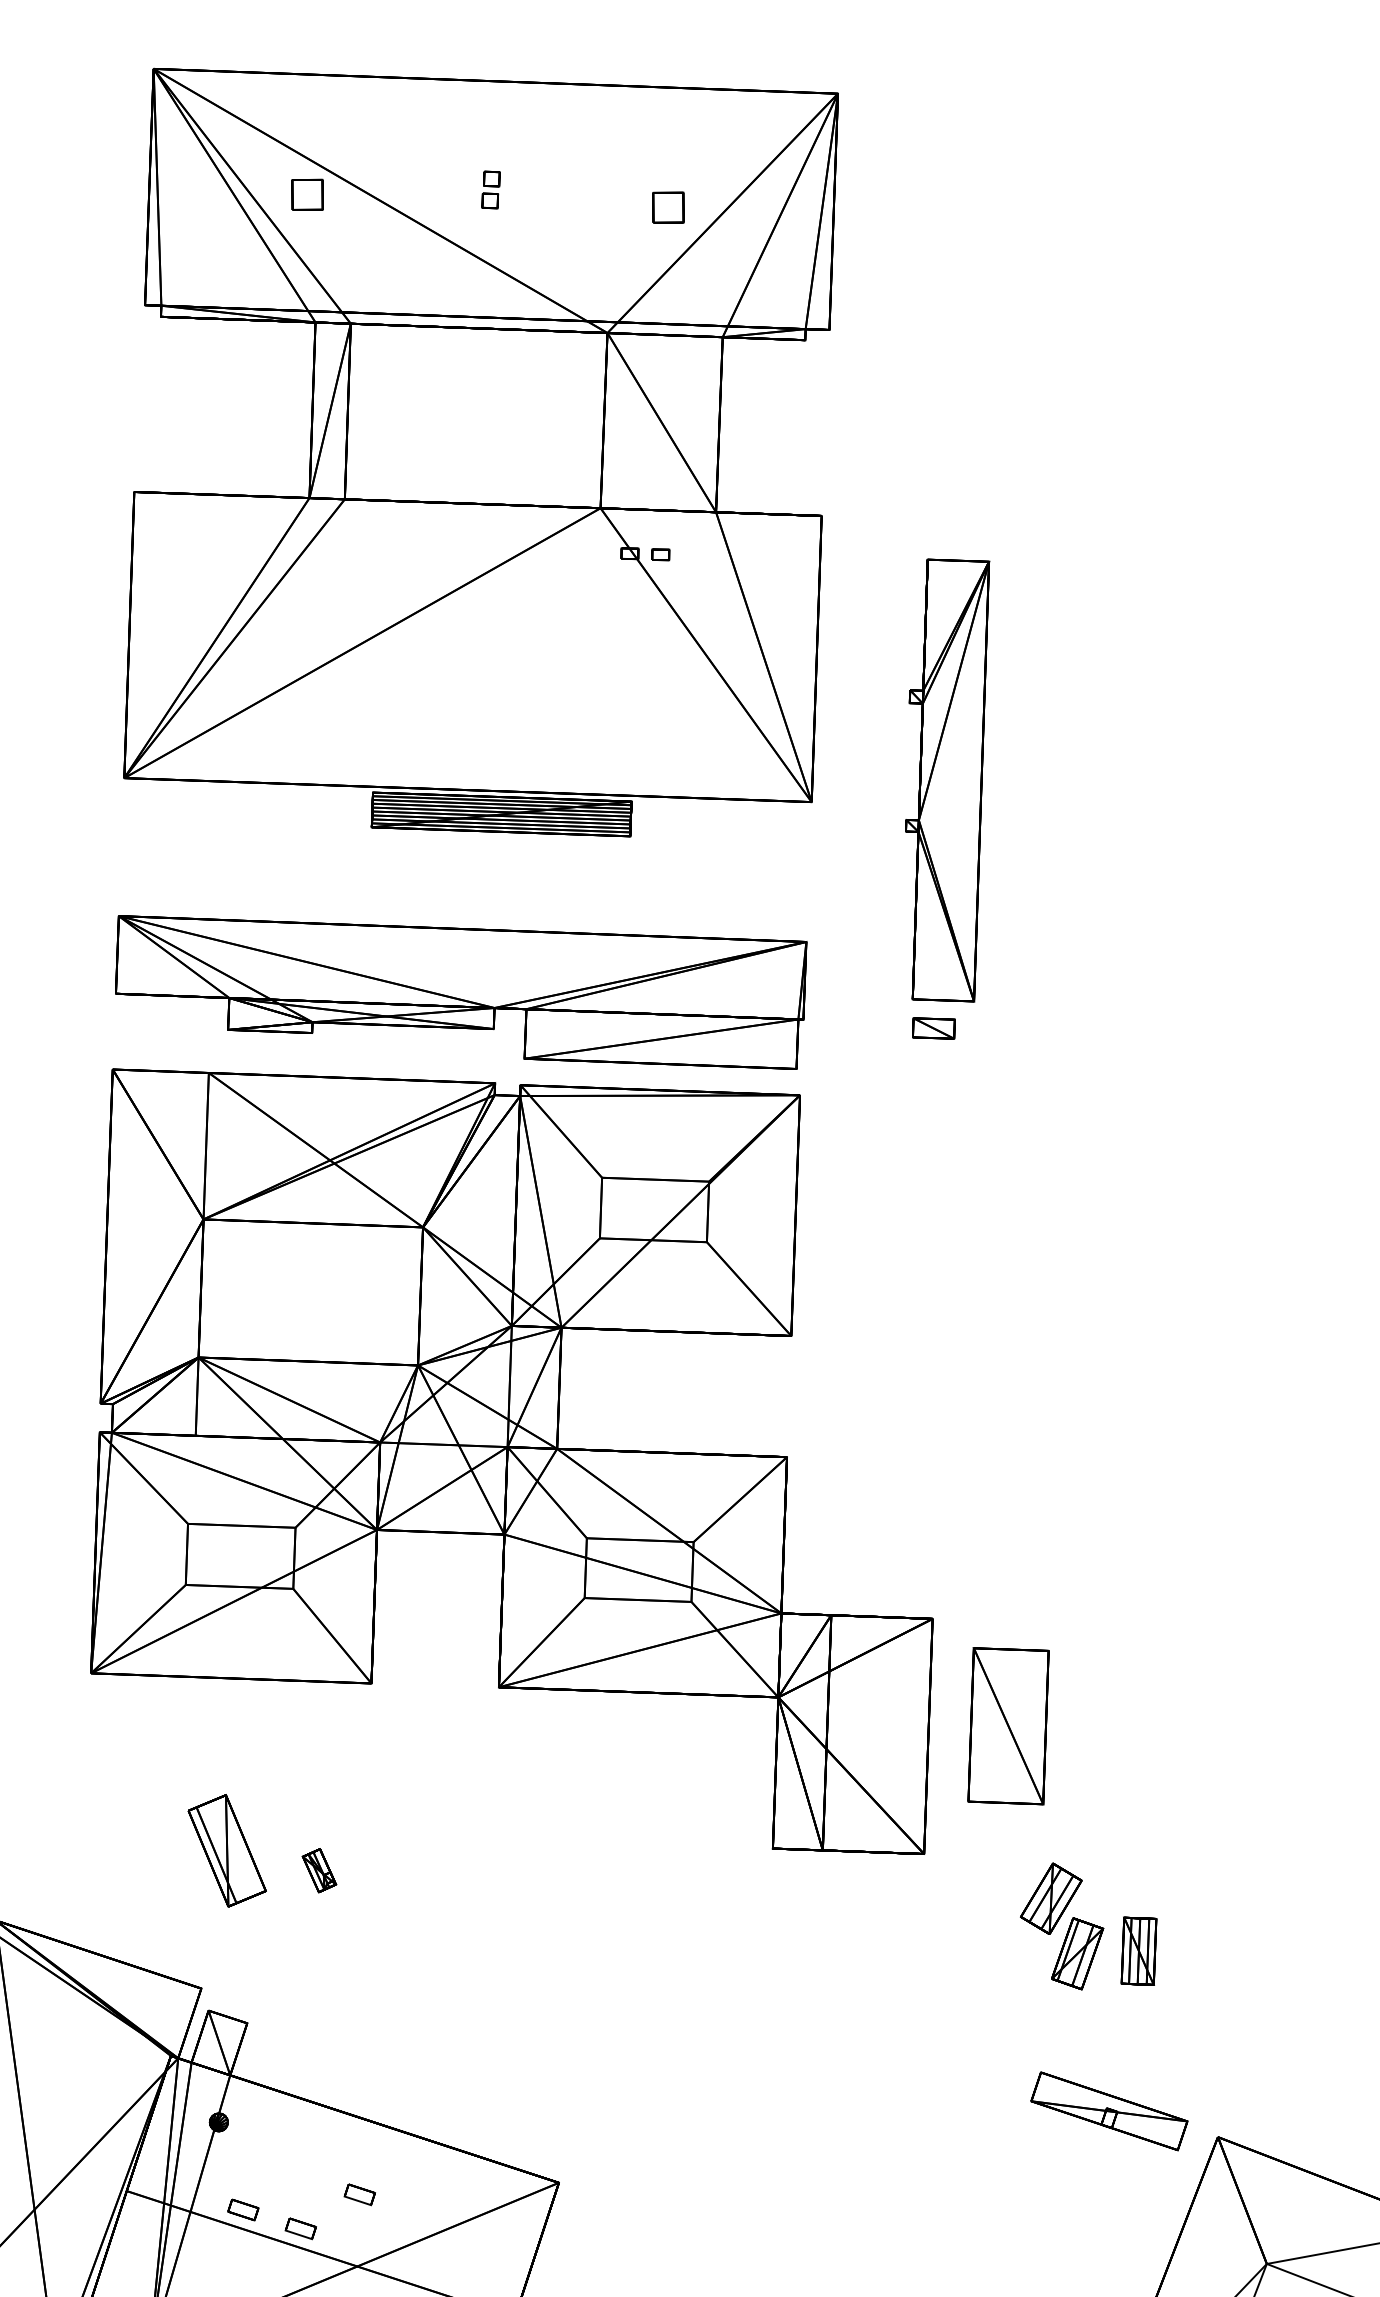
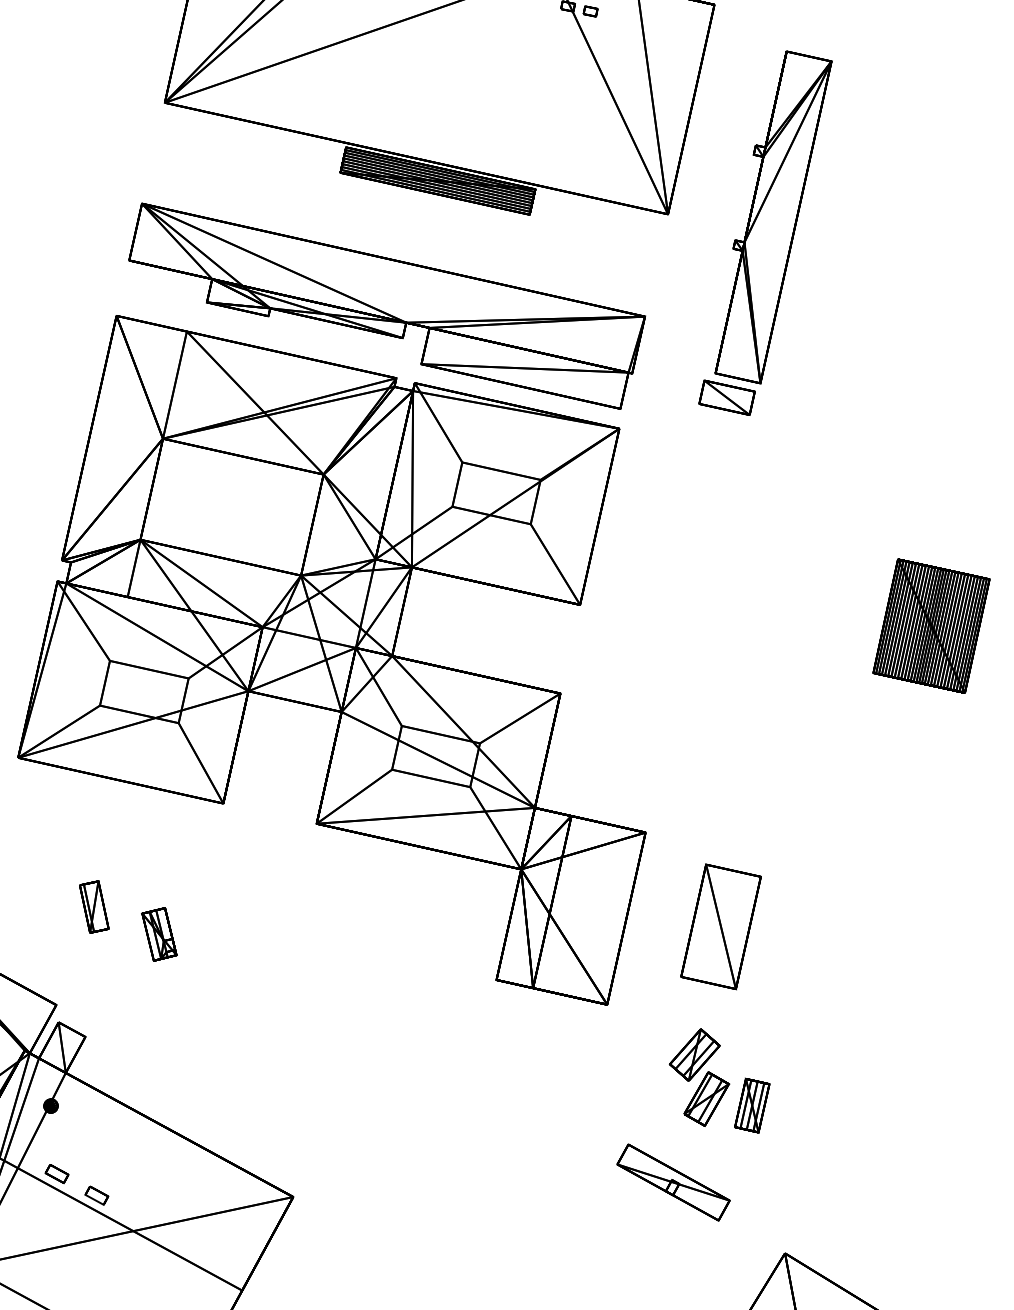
part: (933, 1028) -> (726, 397), size x1.67
part: (1257, 1278) -> (931, 626), added
part: (1008, 1726) -> (720, 927), moved
part: (227, 1850) -> (94, 906), size x0.62
part: (319, 1870) -> (159, 934), size x1.67
part: (1109, 2111) -> (673, 1182), moved
part: (359, 2194) -> (144, 1178), removed

